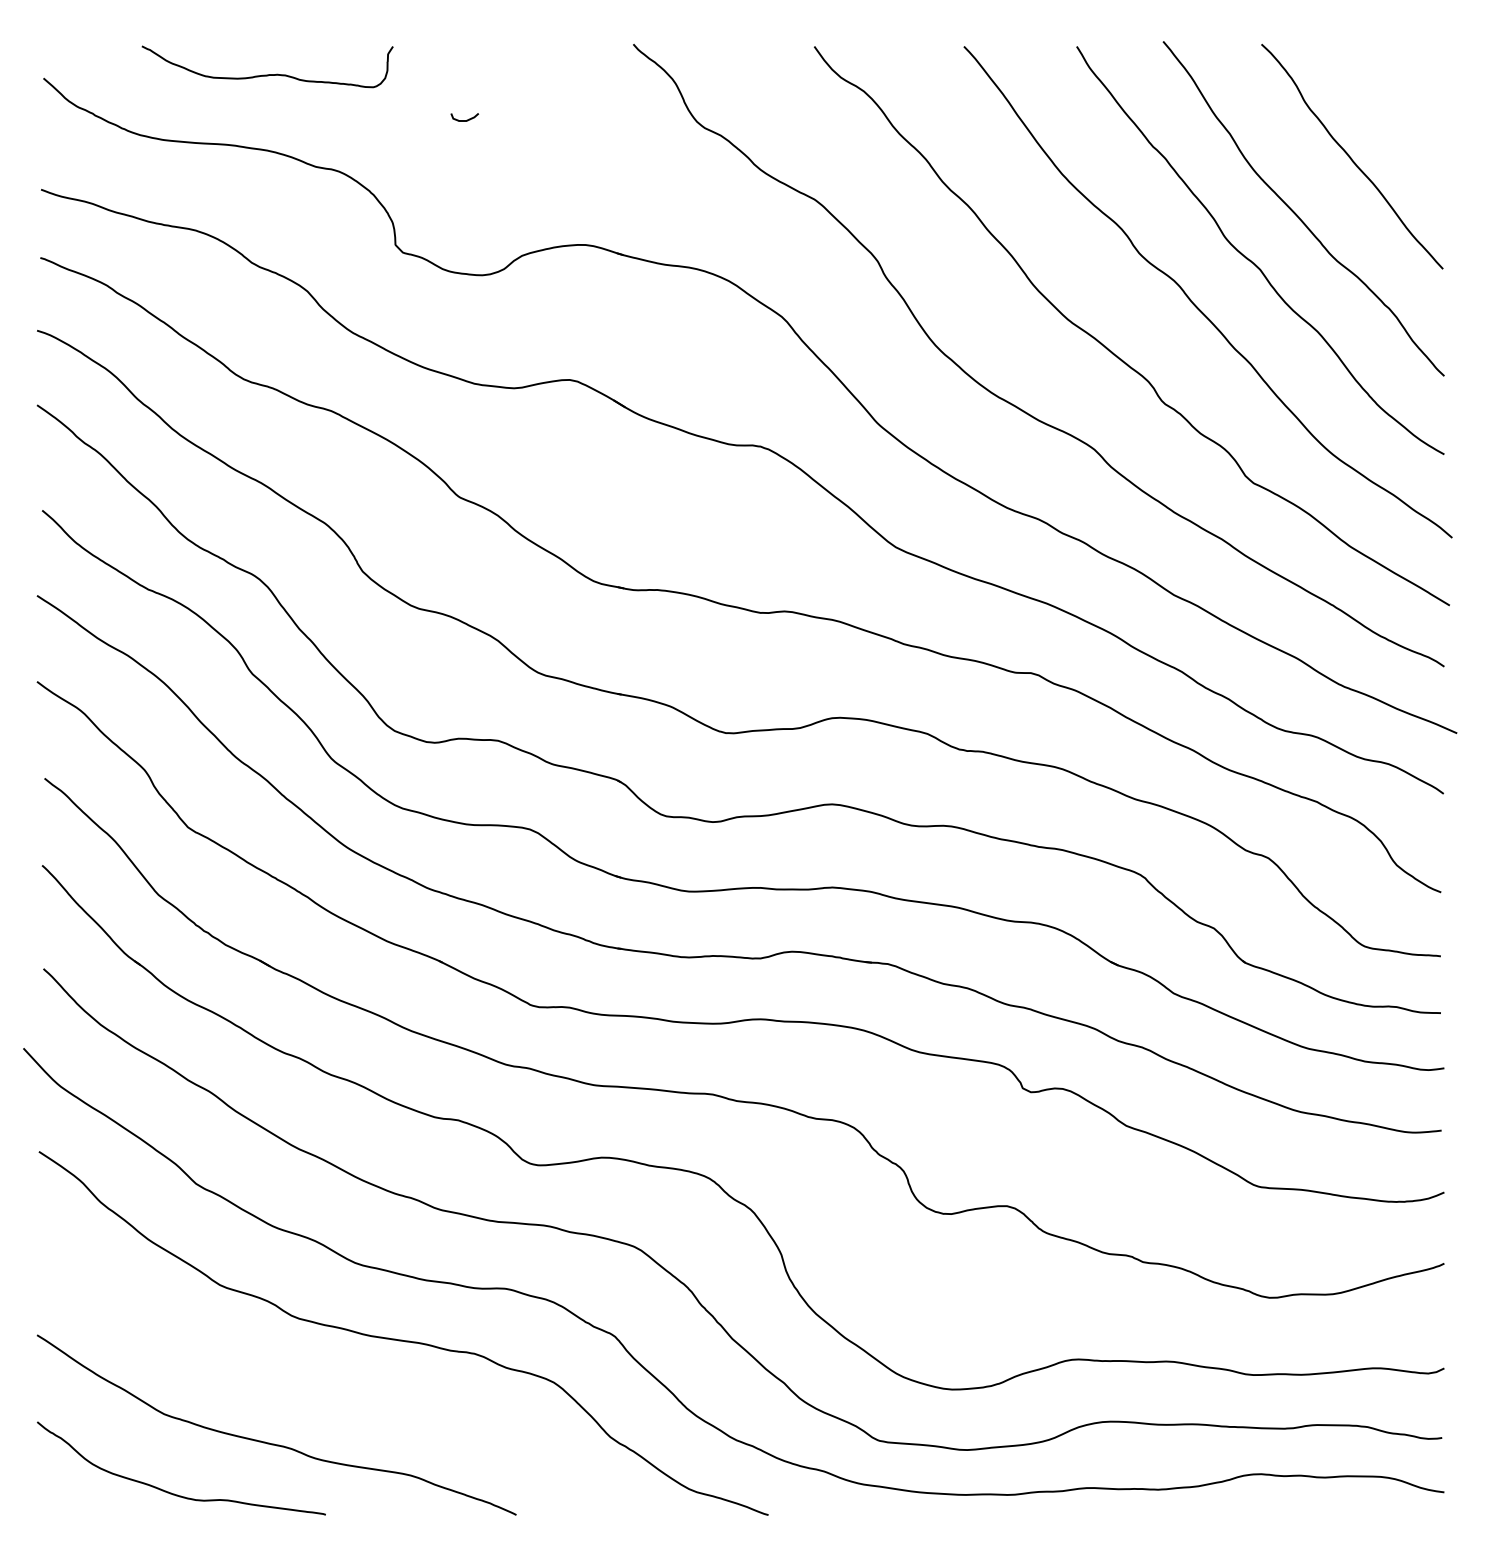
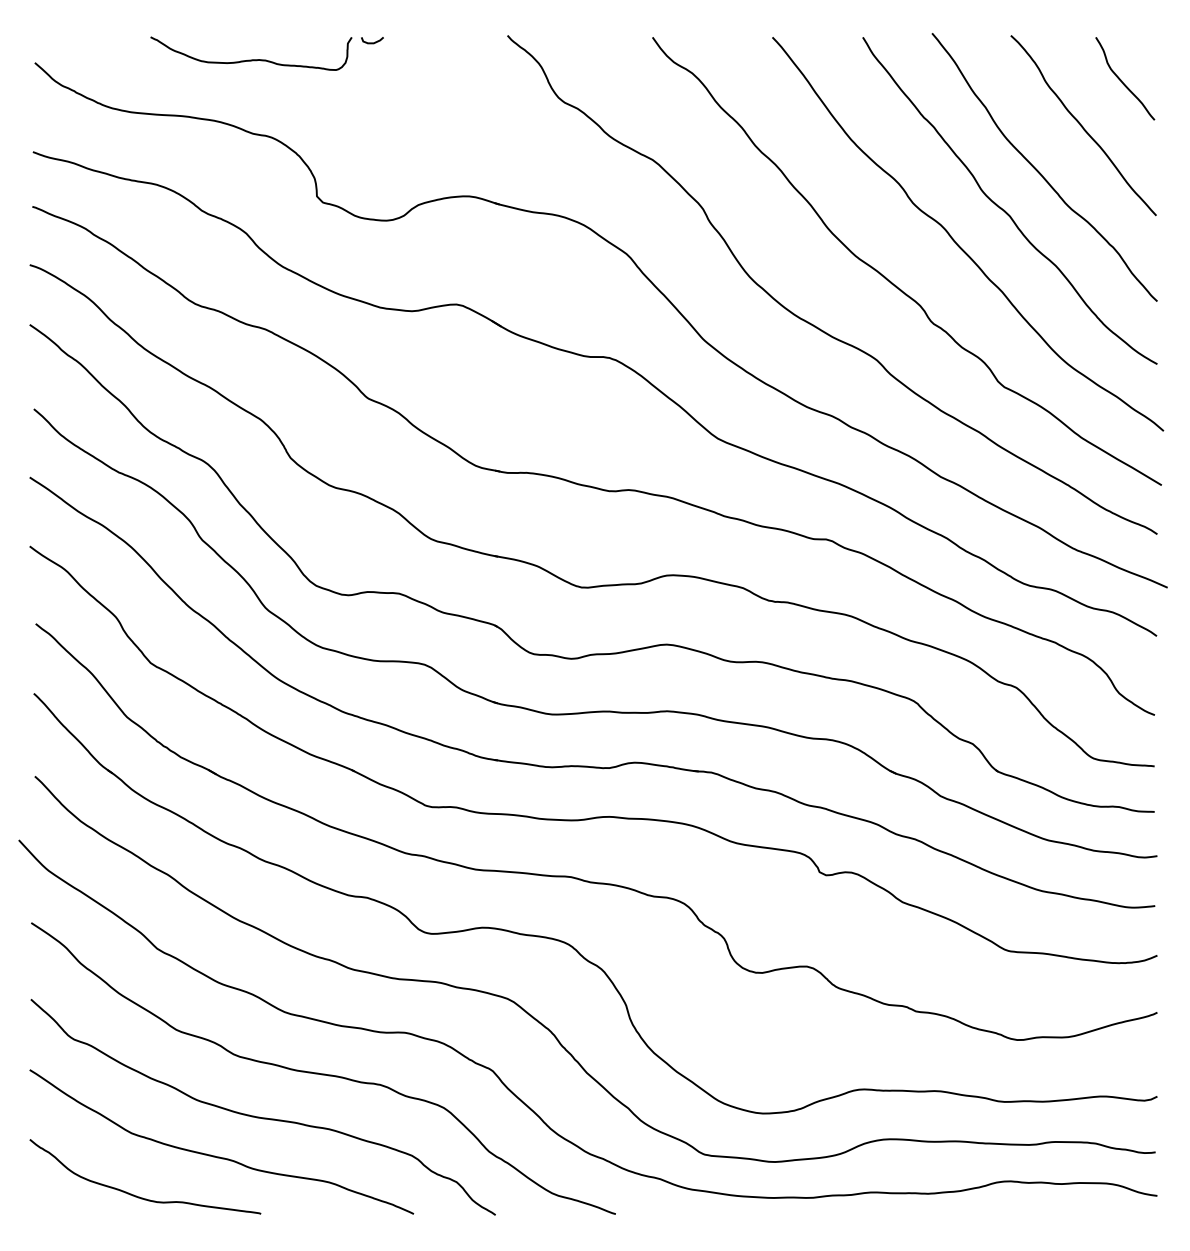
curve: (267, 74) -> (251, 59), moved
curve: (1400, 101) -> (1122, 81), added
curve: (464, 120) -> (372, 42), moved
curve: (323, 1393) -> (259, 1116), added

